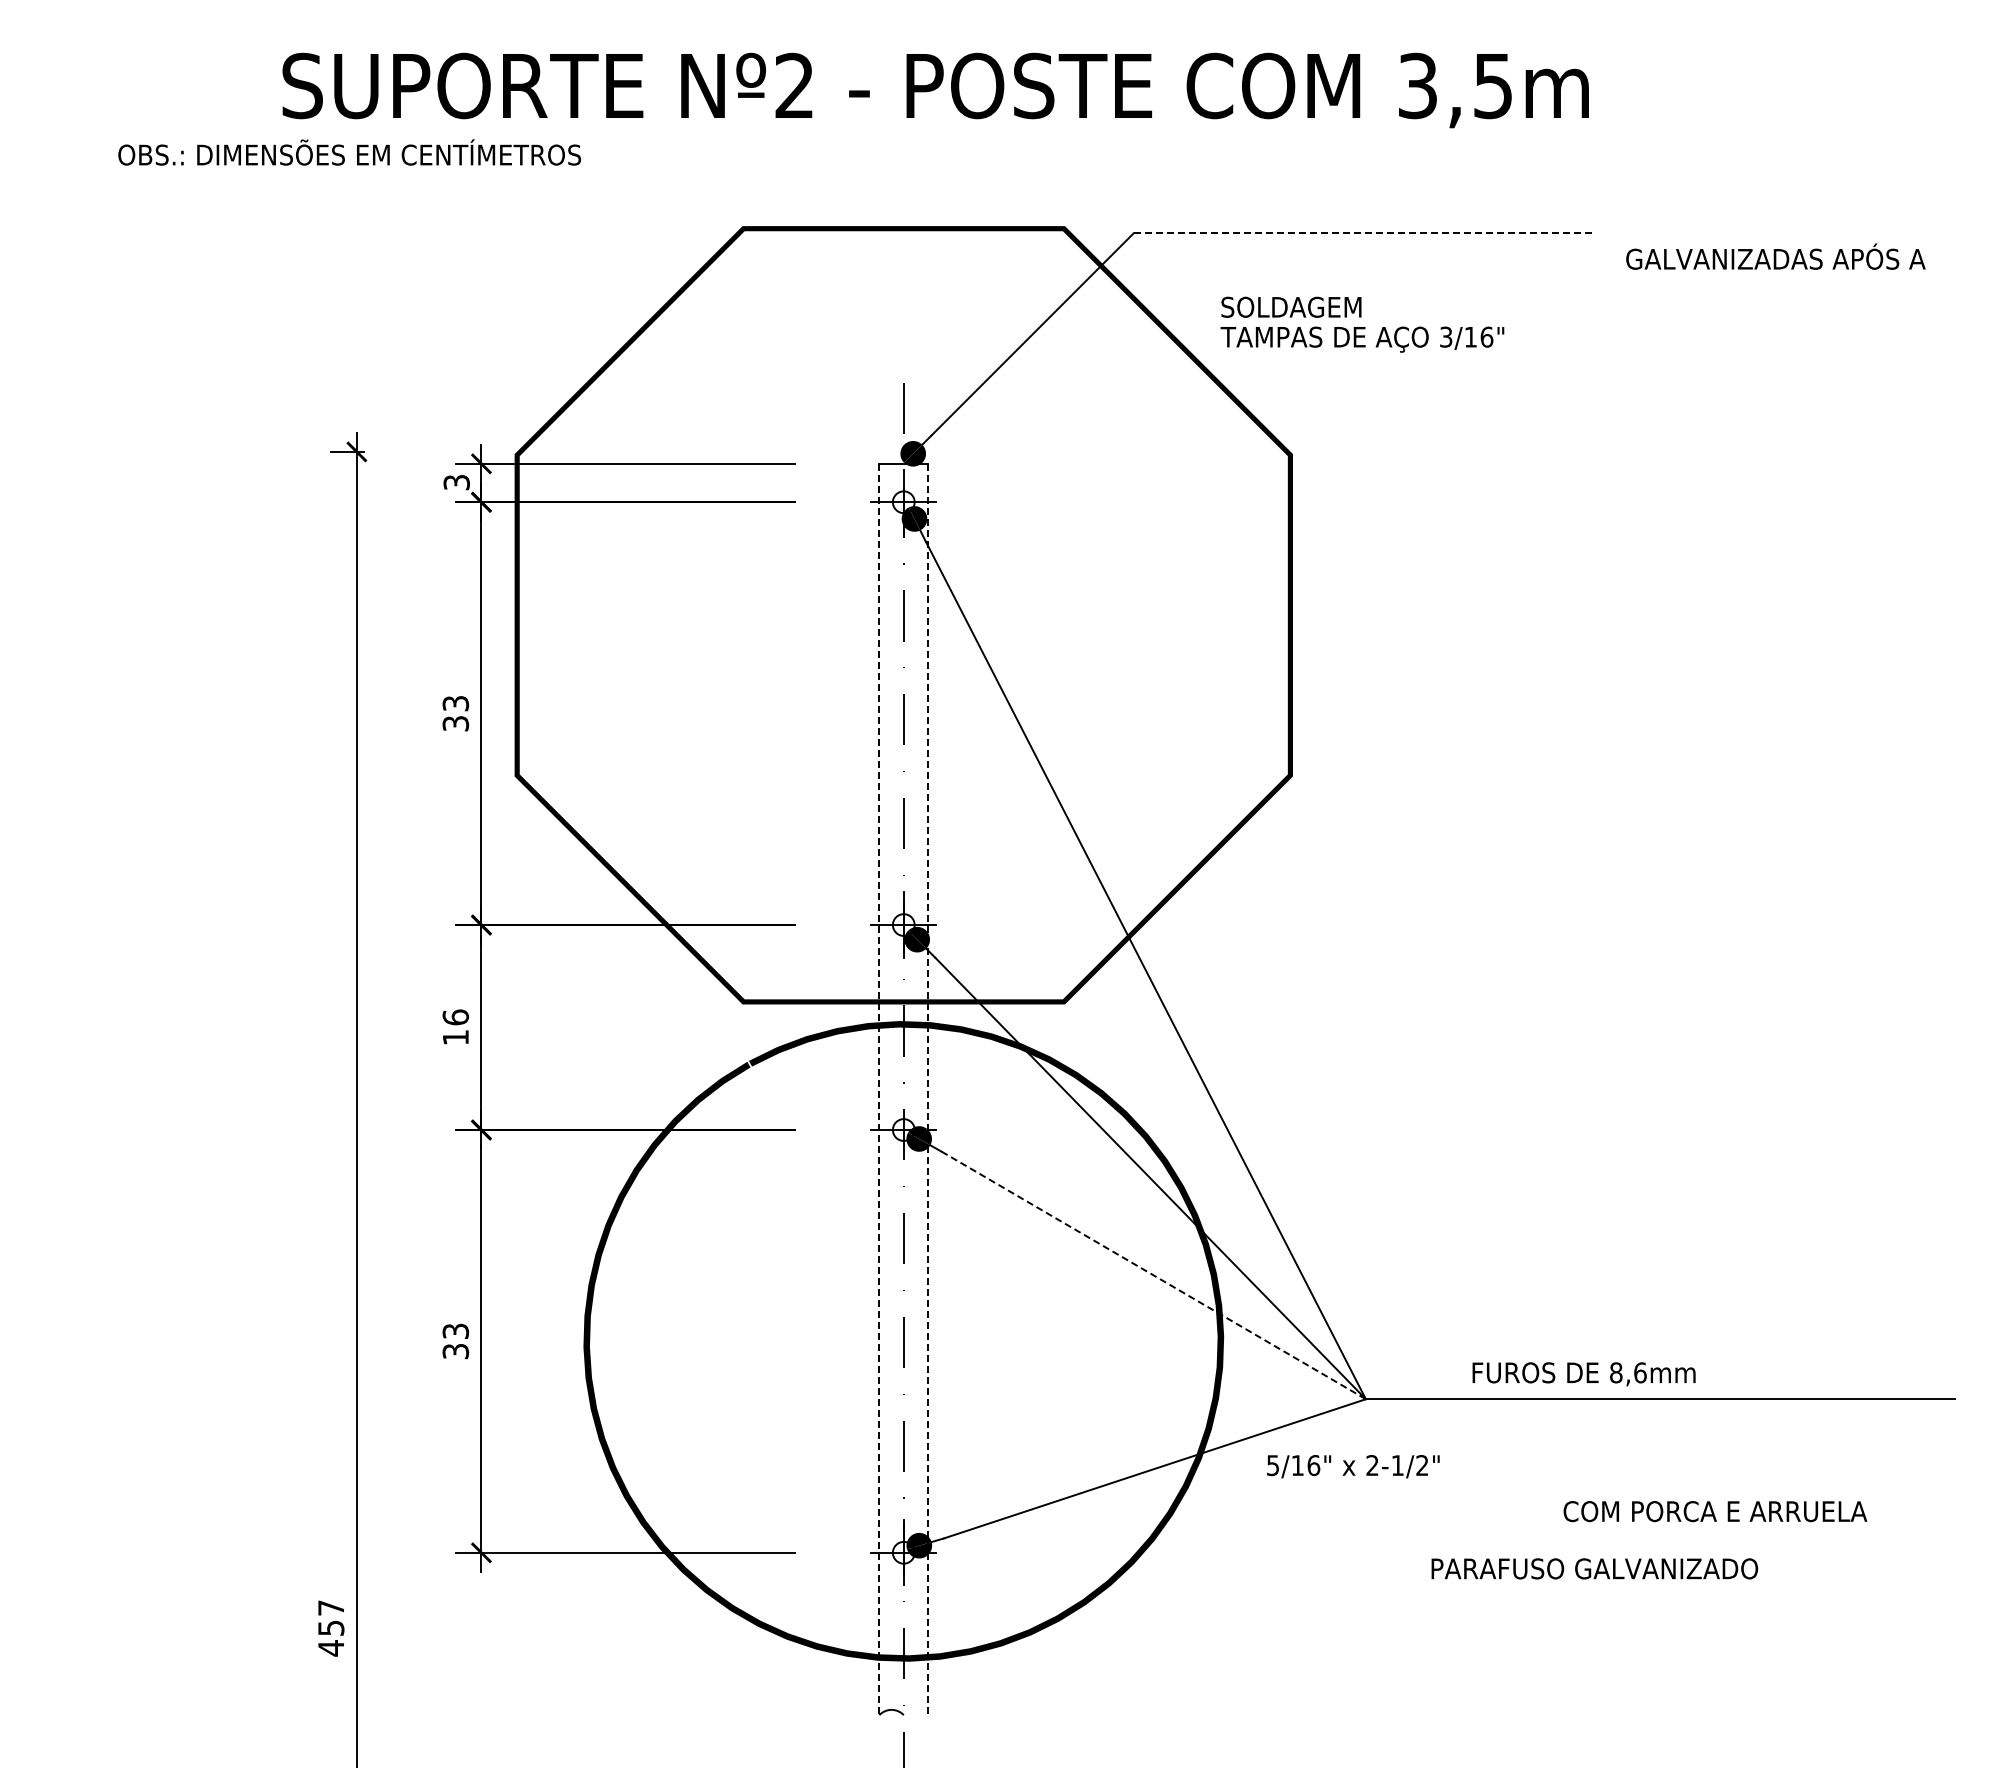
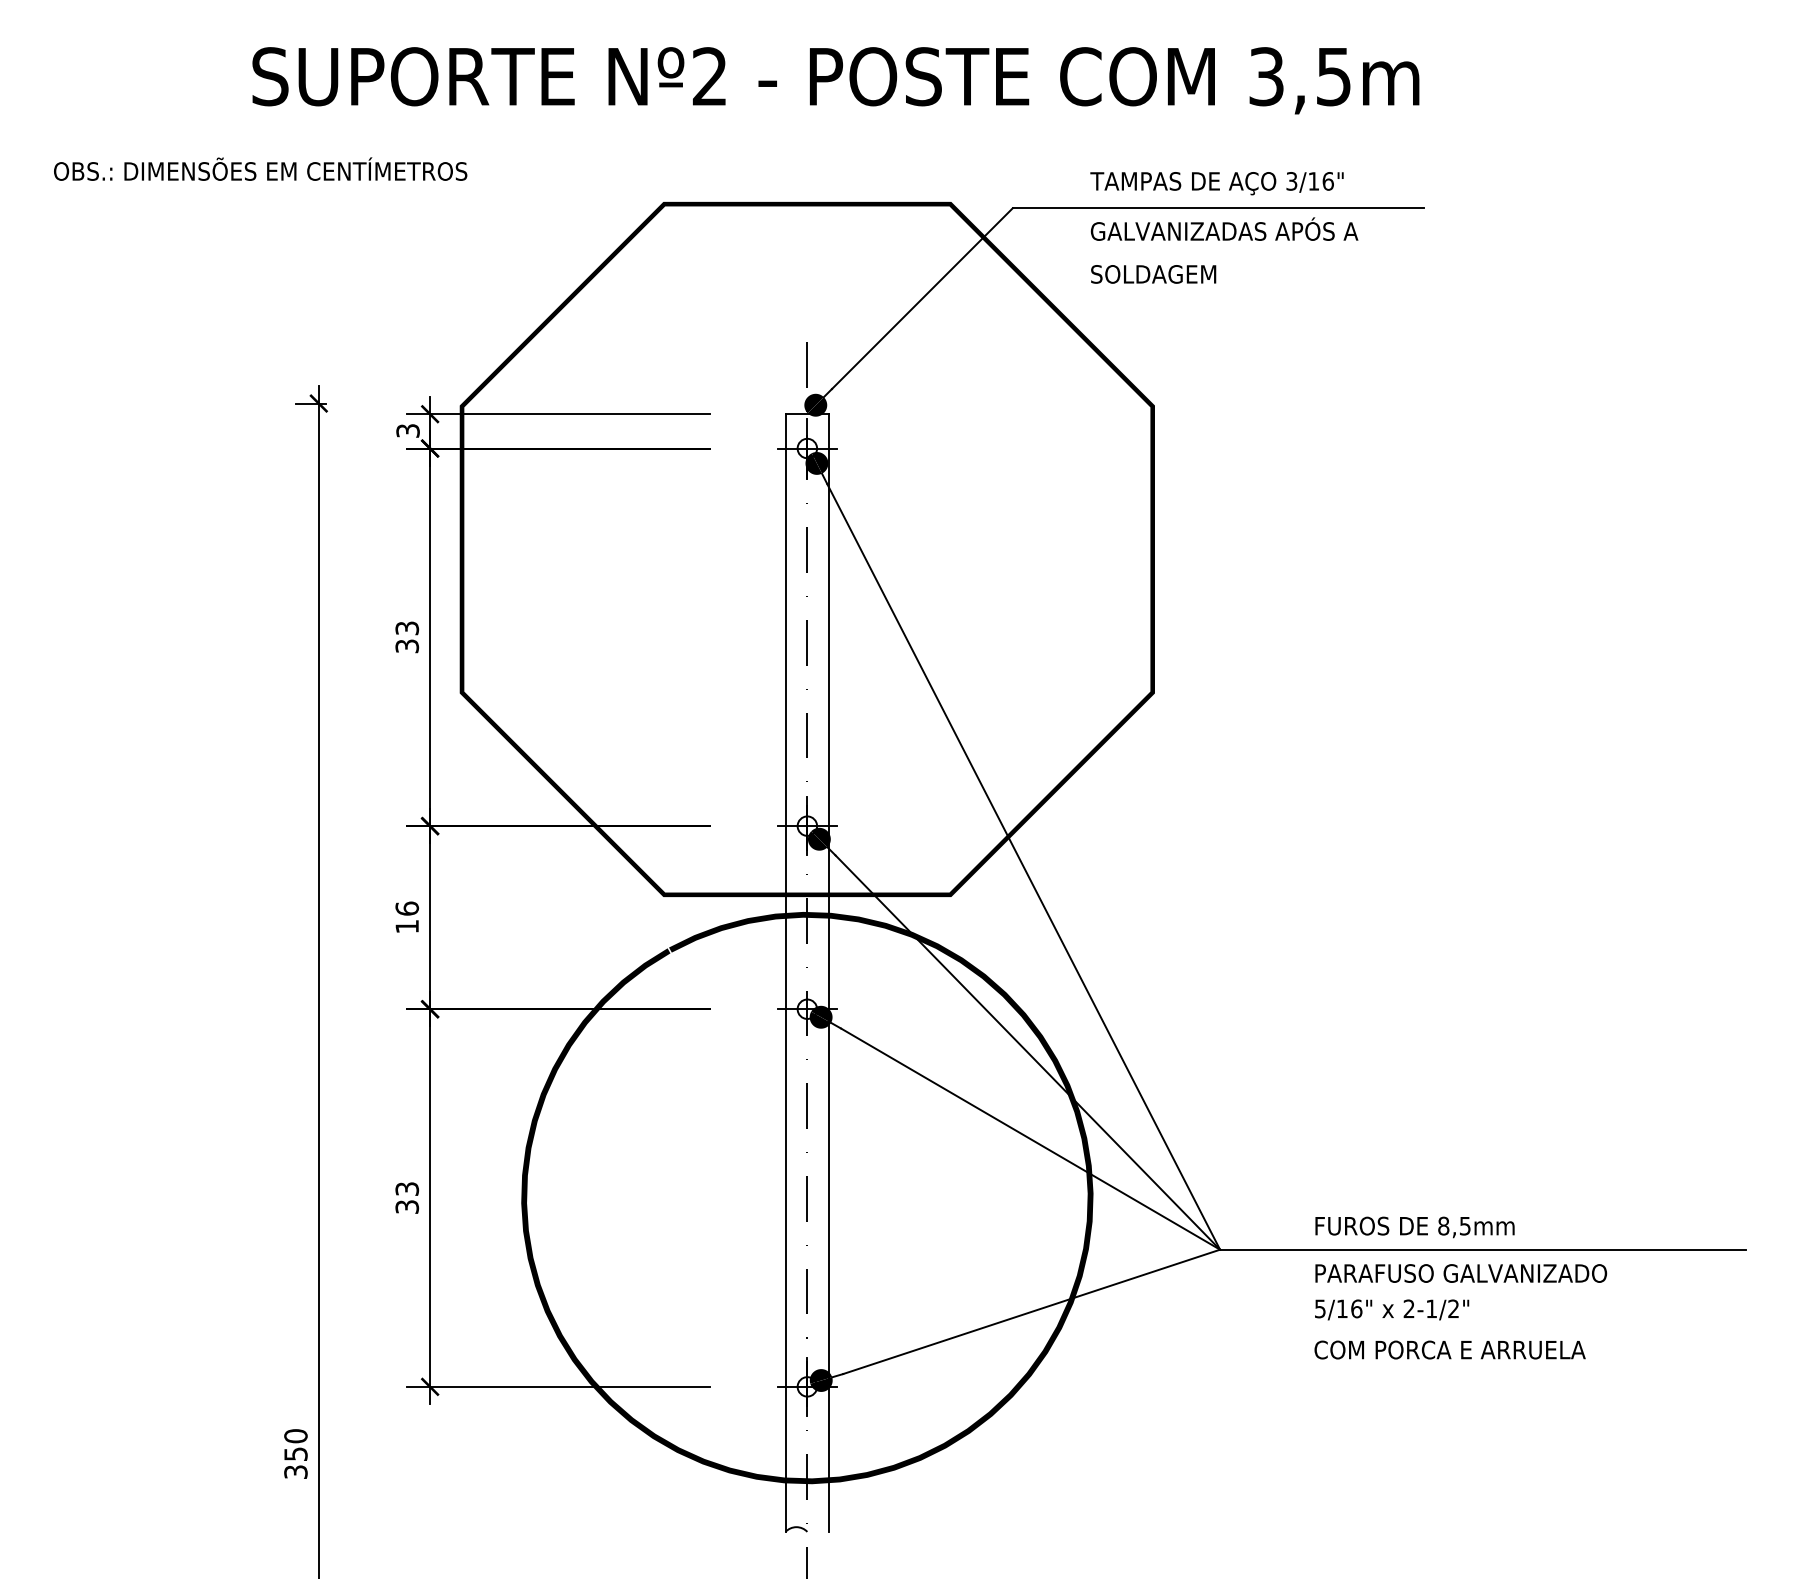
text: (349, 152) -> (260, 169), moved
line: (1364, 233) -> (1218, 208), dashed -> solid
text: (1775, 256) -> (1224, 229), moved
text: (1362, 339) -> (1217, 183), moved
line: (879, 1089) -> (785, 973), dashed -> solid
line: (928, 1089) -> (829, 973), dashed -> solid
line: (1153, 1275) -> (1030, 1139), dashed -> solid
text: (1640, 1372) -> (1465, 1225), 8,6mm -> 8,5mm
text: (1353, 1466) -> (1392, 1309), moved
text: (1715, 1511) -> (1450, 1349), moved
text: (1594, 1568) -> (1460, 1273), moved
text: (331, 1628) -> (296, 1454), 457 -> 350

